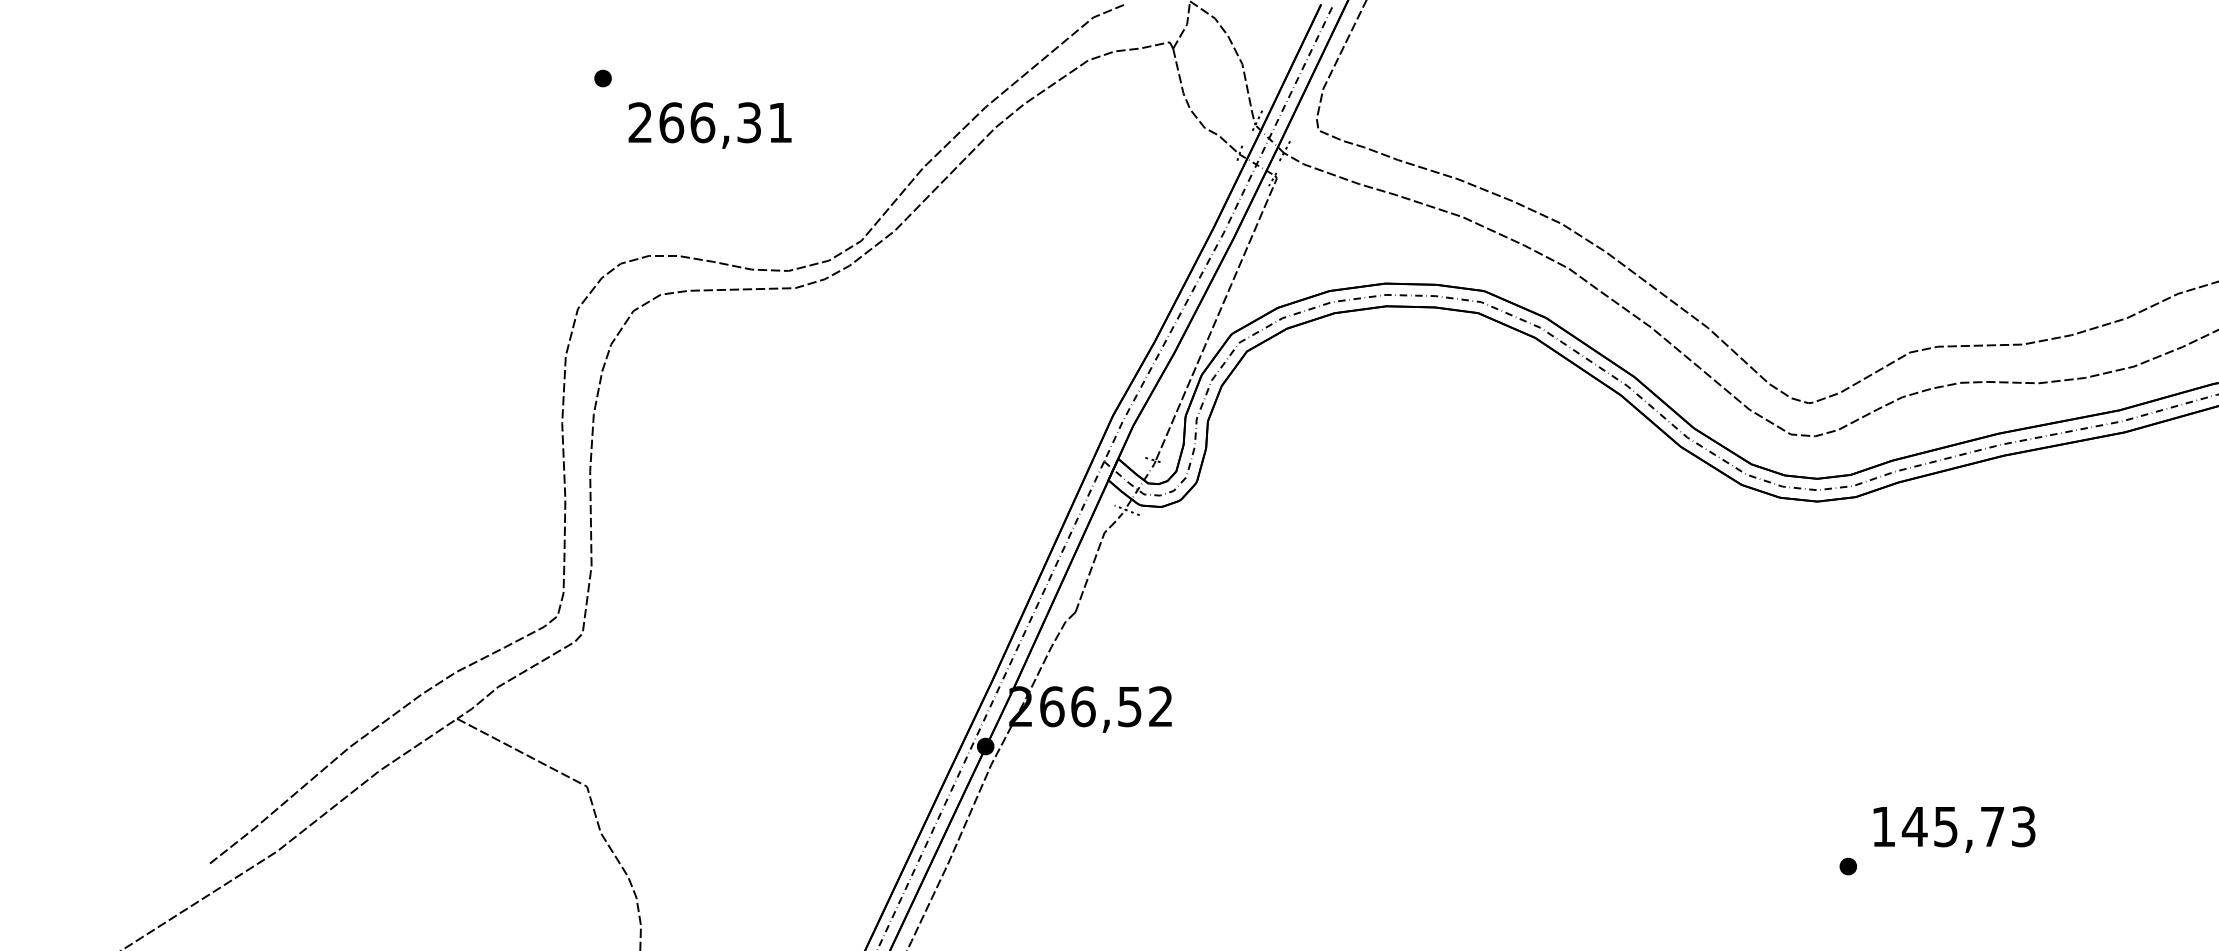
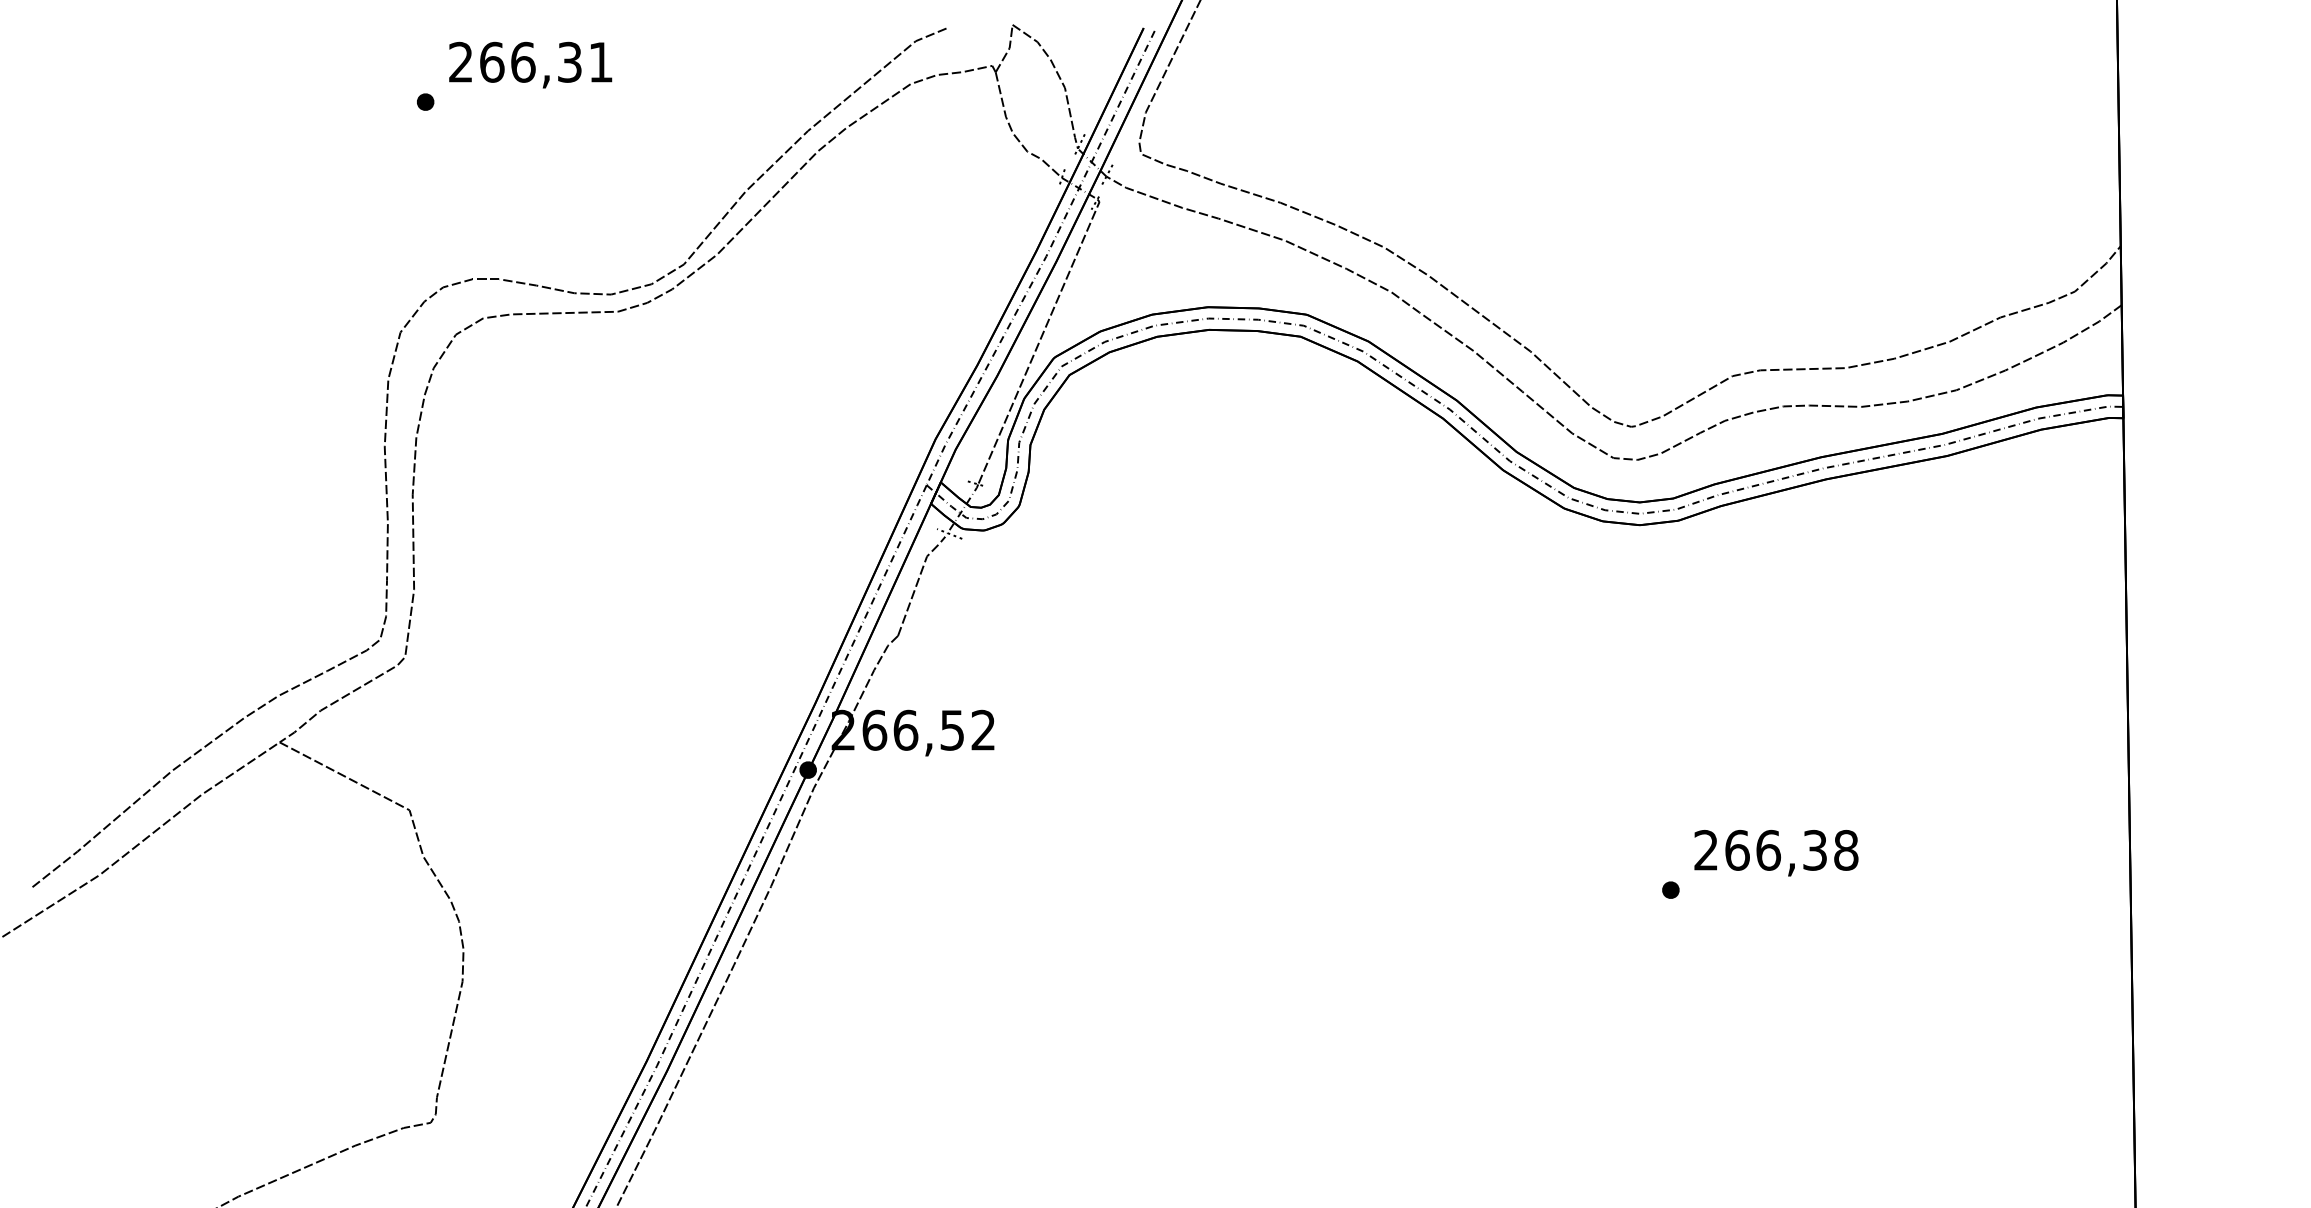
text: (709, 124) -> (530, 64), moved
text: (1953, 825) -> (1776, 849), 145,73 -> 266,38

